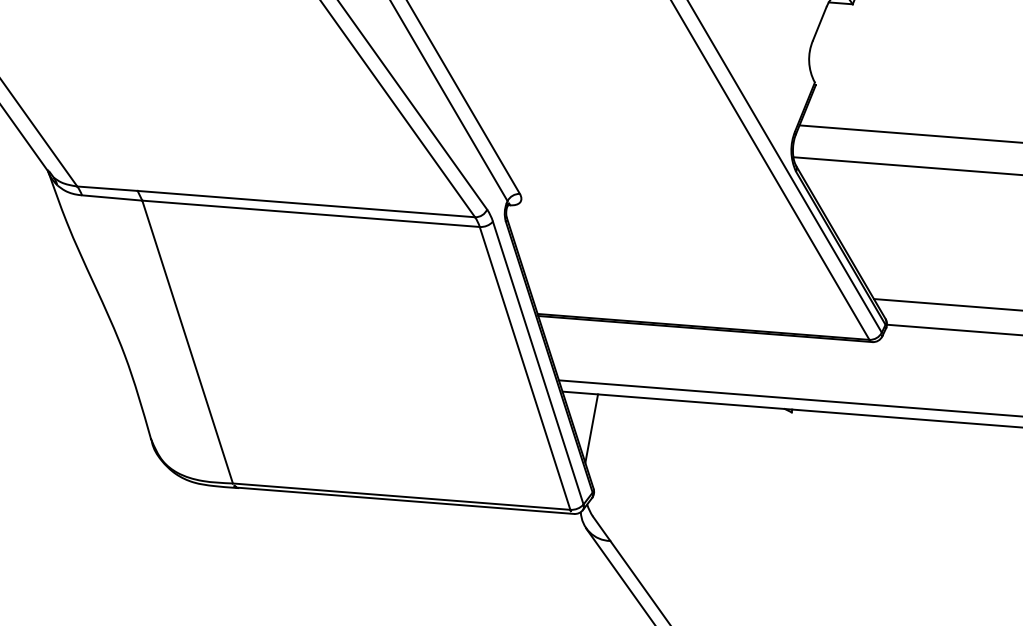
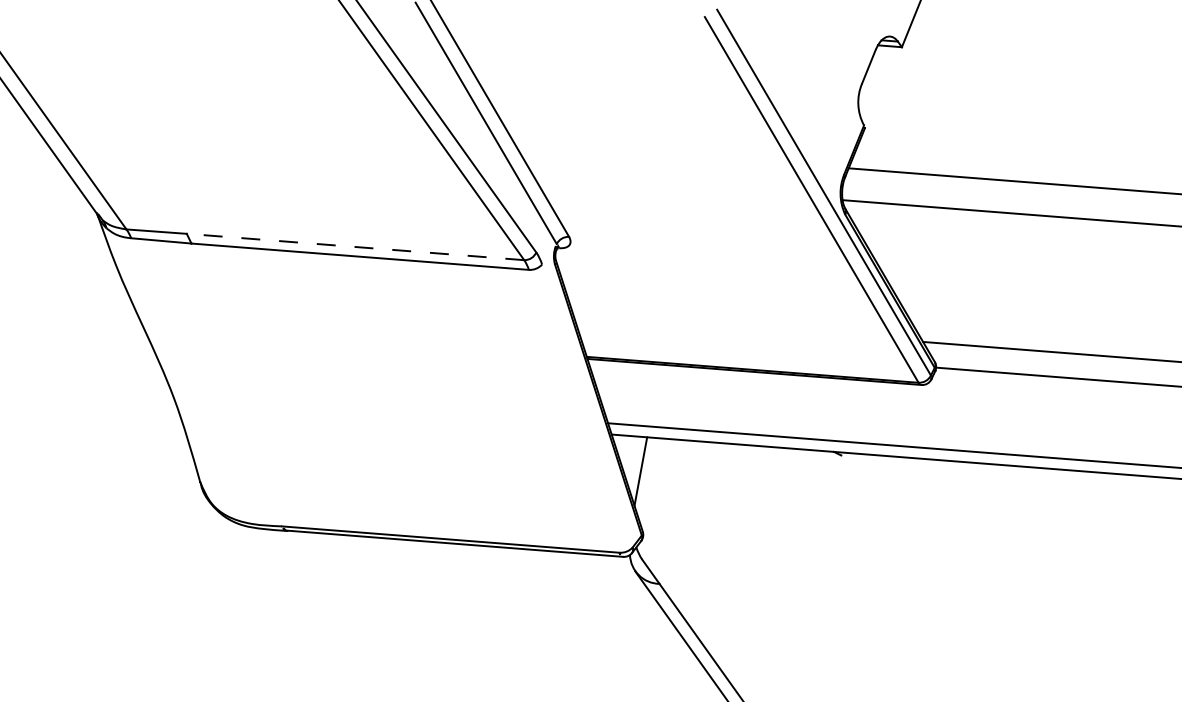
line: (306, 203) -> (355, 246), solid -> dashed
line: (187, 341) -> (236, 384), removed
line: (538, 362) -> (587, 405), removed
line: (524, 367) -> (573, 410), removed

